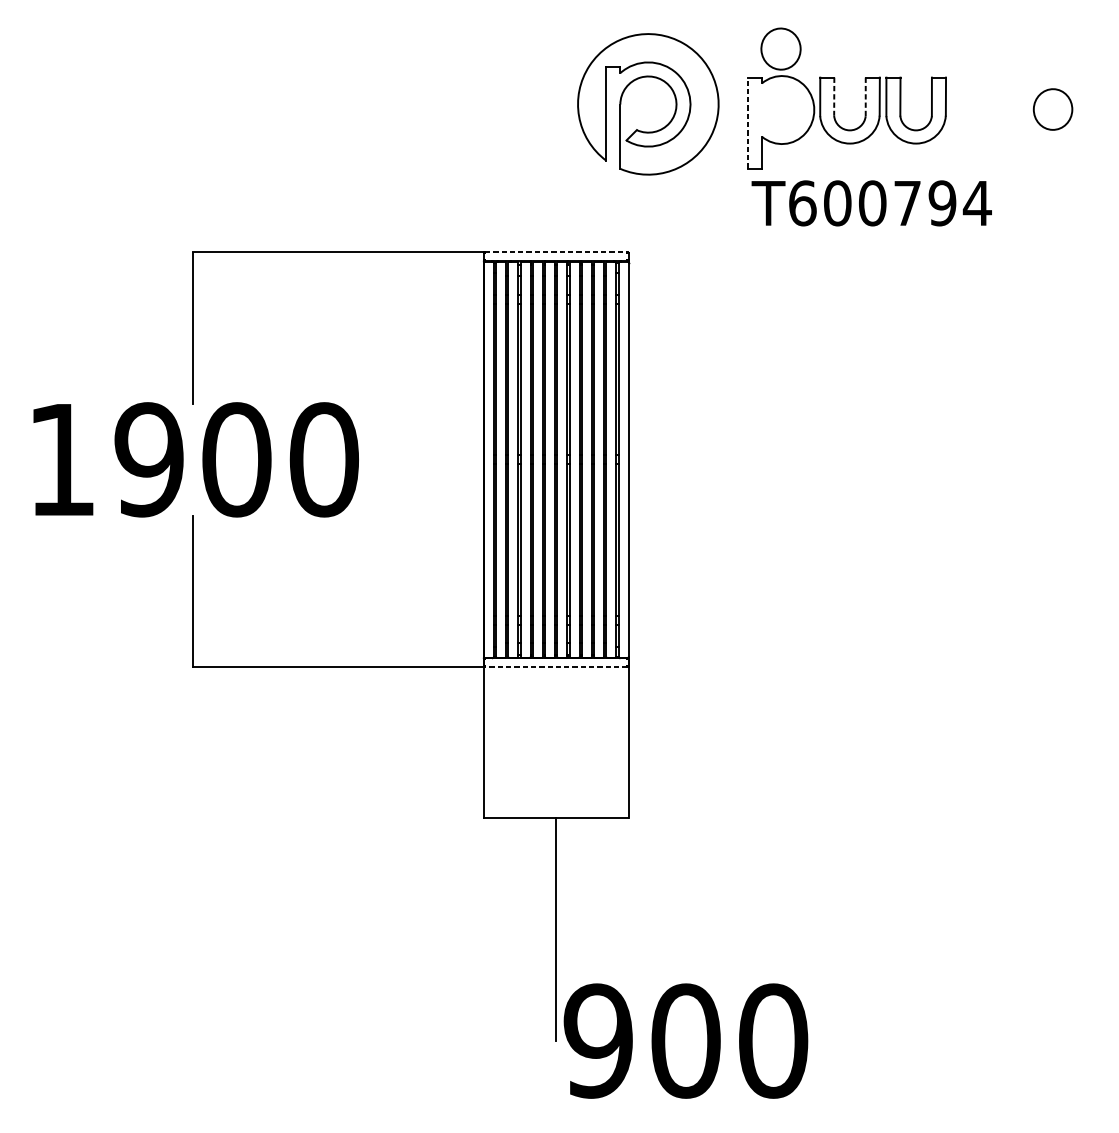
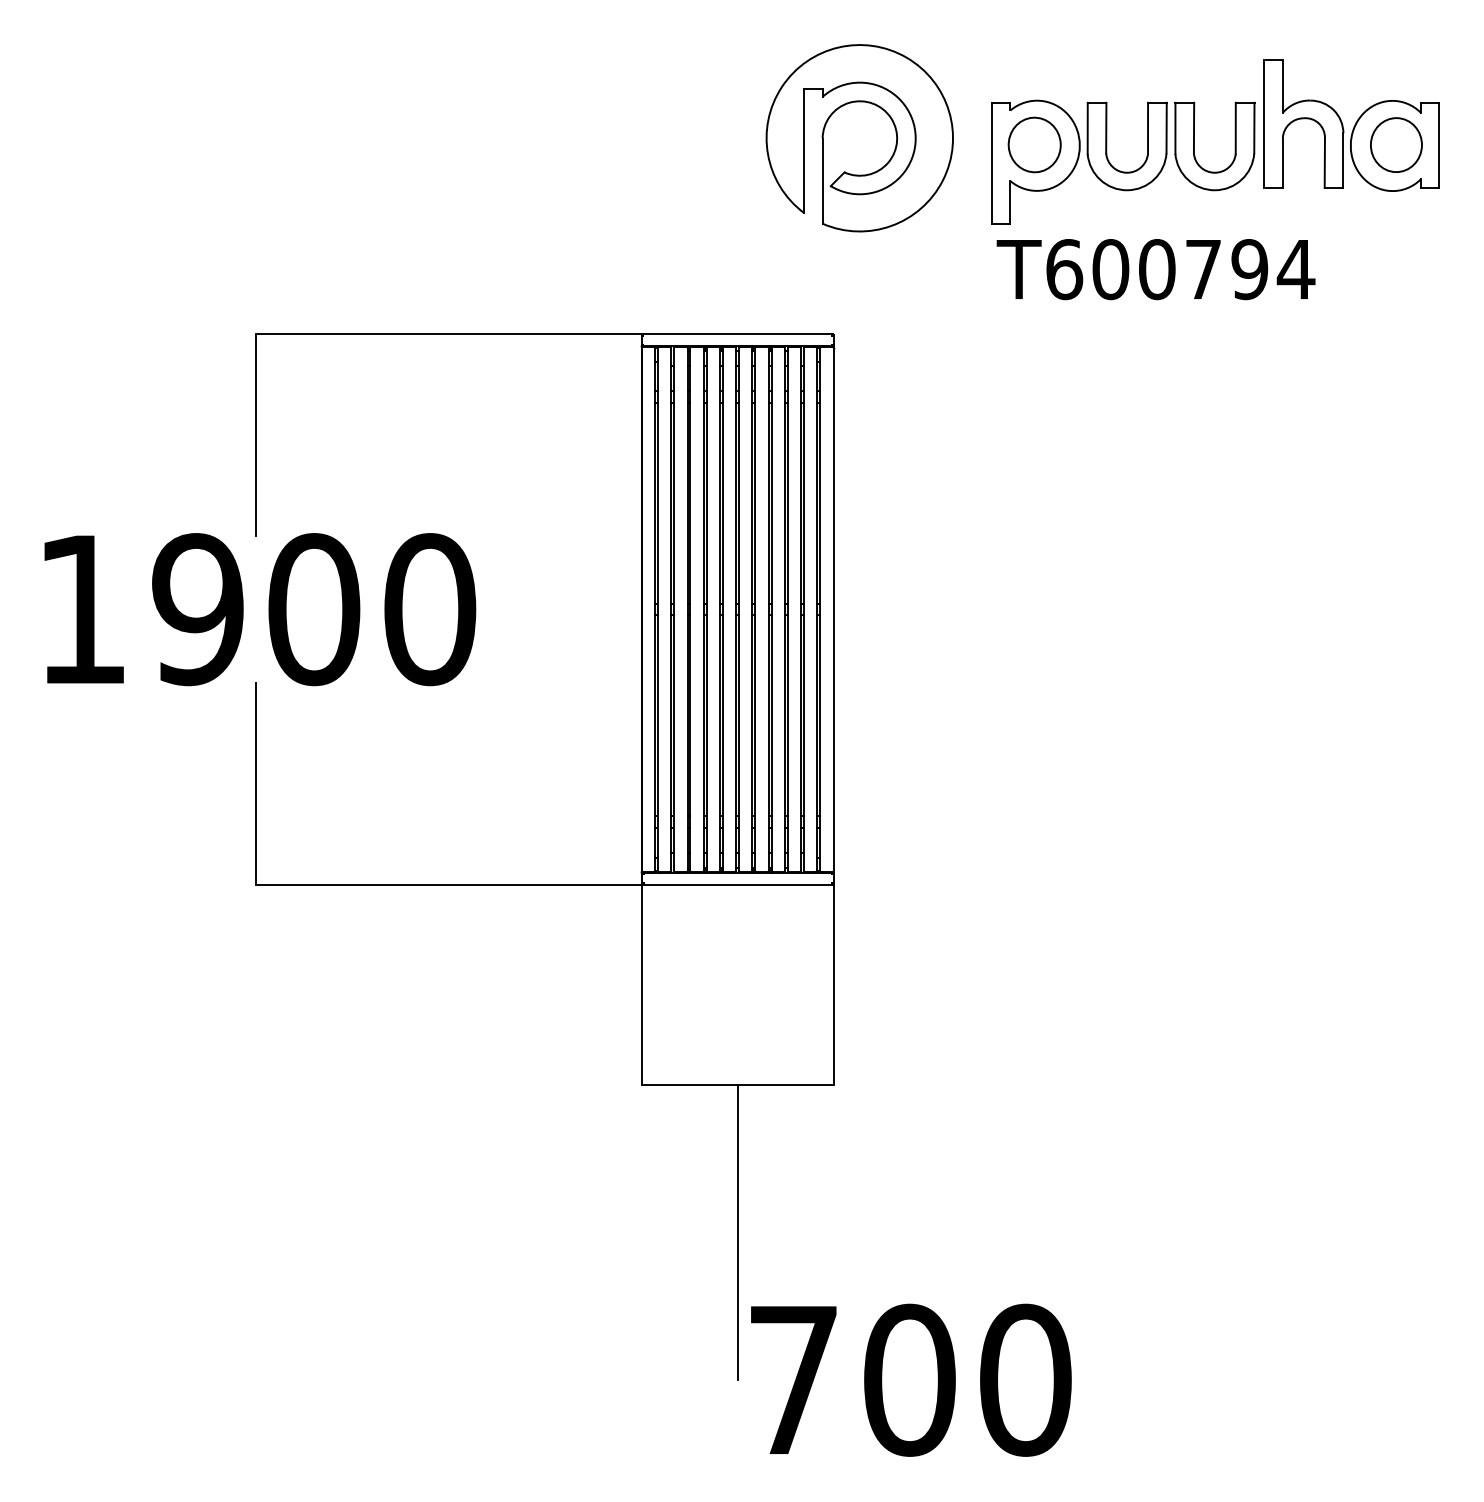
part: (780, 48) -> (1034, 144), moved
part: (1019, 94) -> (1351, 125), added
line: (834, 97) -> (1106, 128), dashed -> solid
line: (866, 97) -> (1148, 128), dashed -> solid
line: (747, 122) -> (991, 162), dashed -> solid
line: (556, 252) -> (737, 334), dashed -> solid
line: (556, 667) -> (737, 884), dashed -> solid
text: (598, 1040) -> (793, 1379), 900 -> 700

